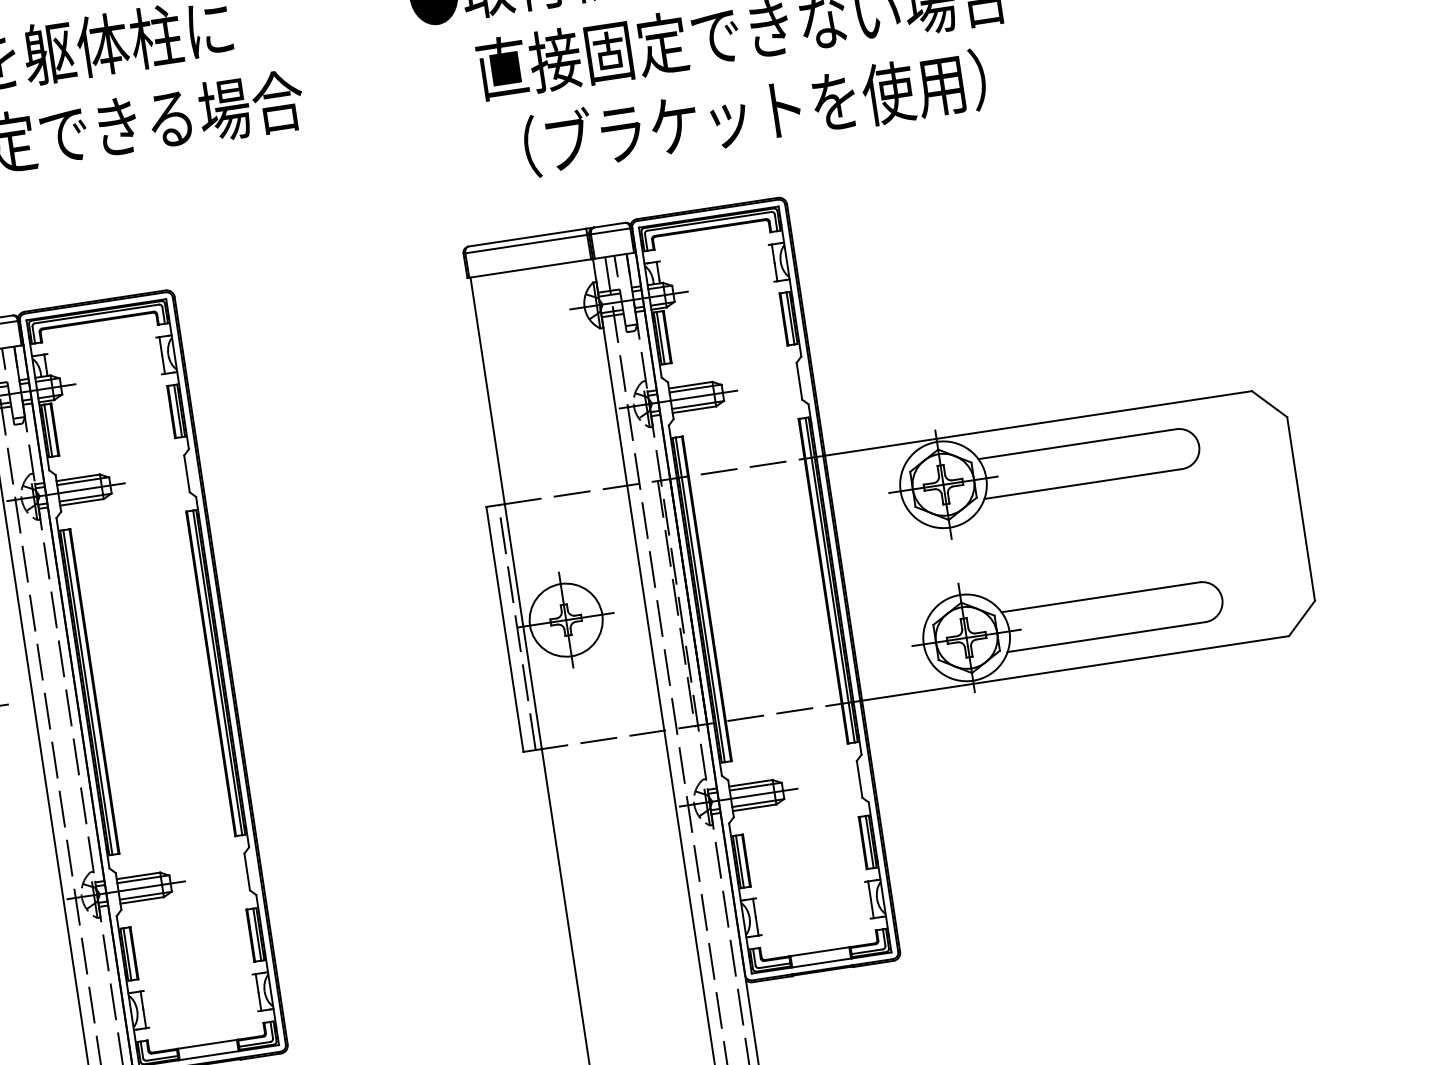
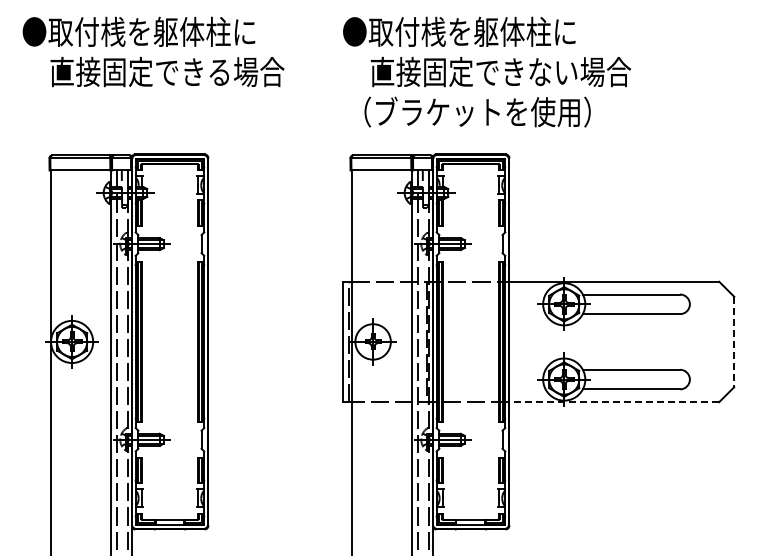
text: (754, 112) -> (477, 111), moved
line: (1301, 510) -> (734, 342), solid -> dashed
line: (1075, 669) -> (614, 402), solid -> dashed

